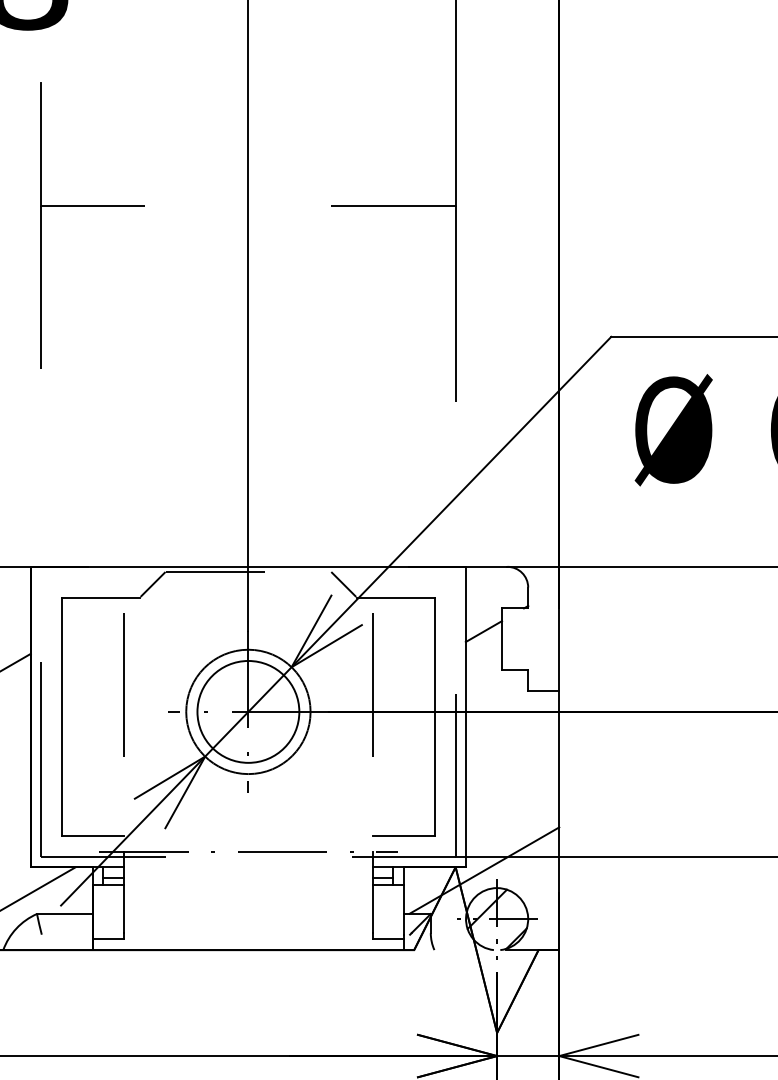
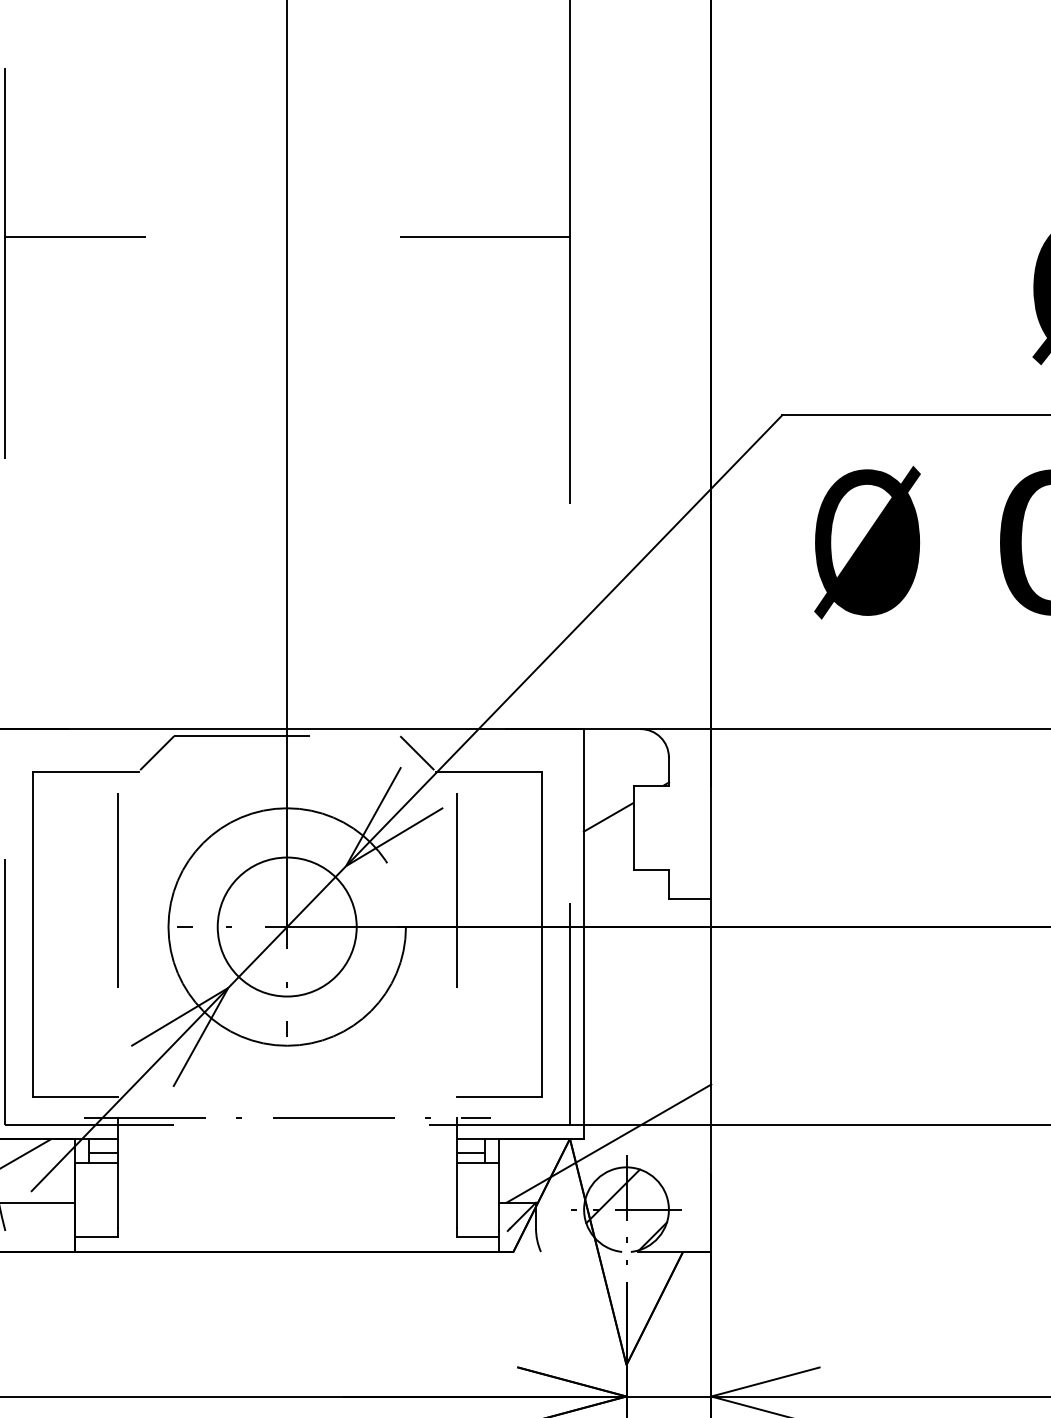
circle: (248, 711) -> (287, 926), size x1.4

